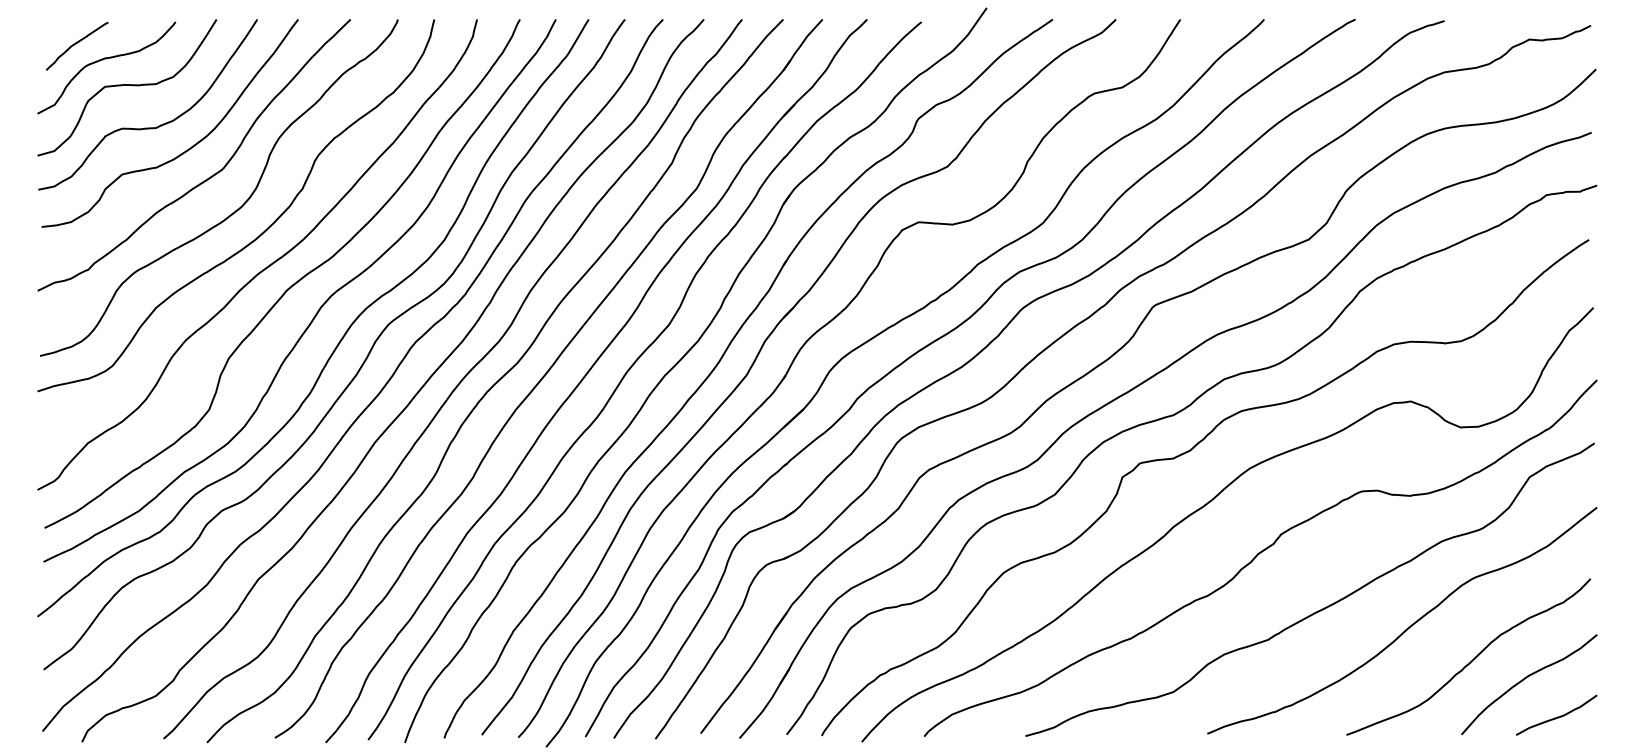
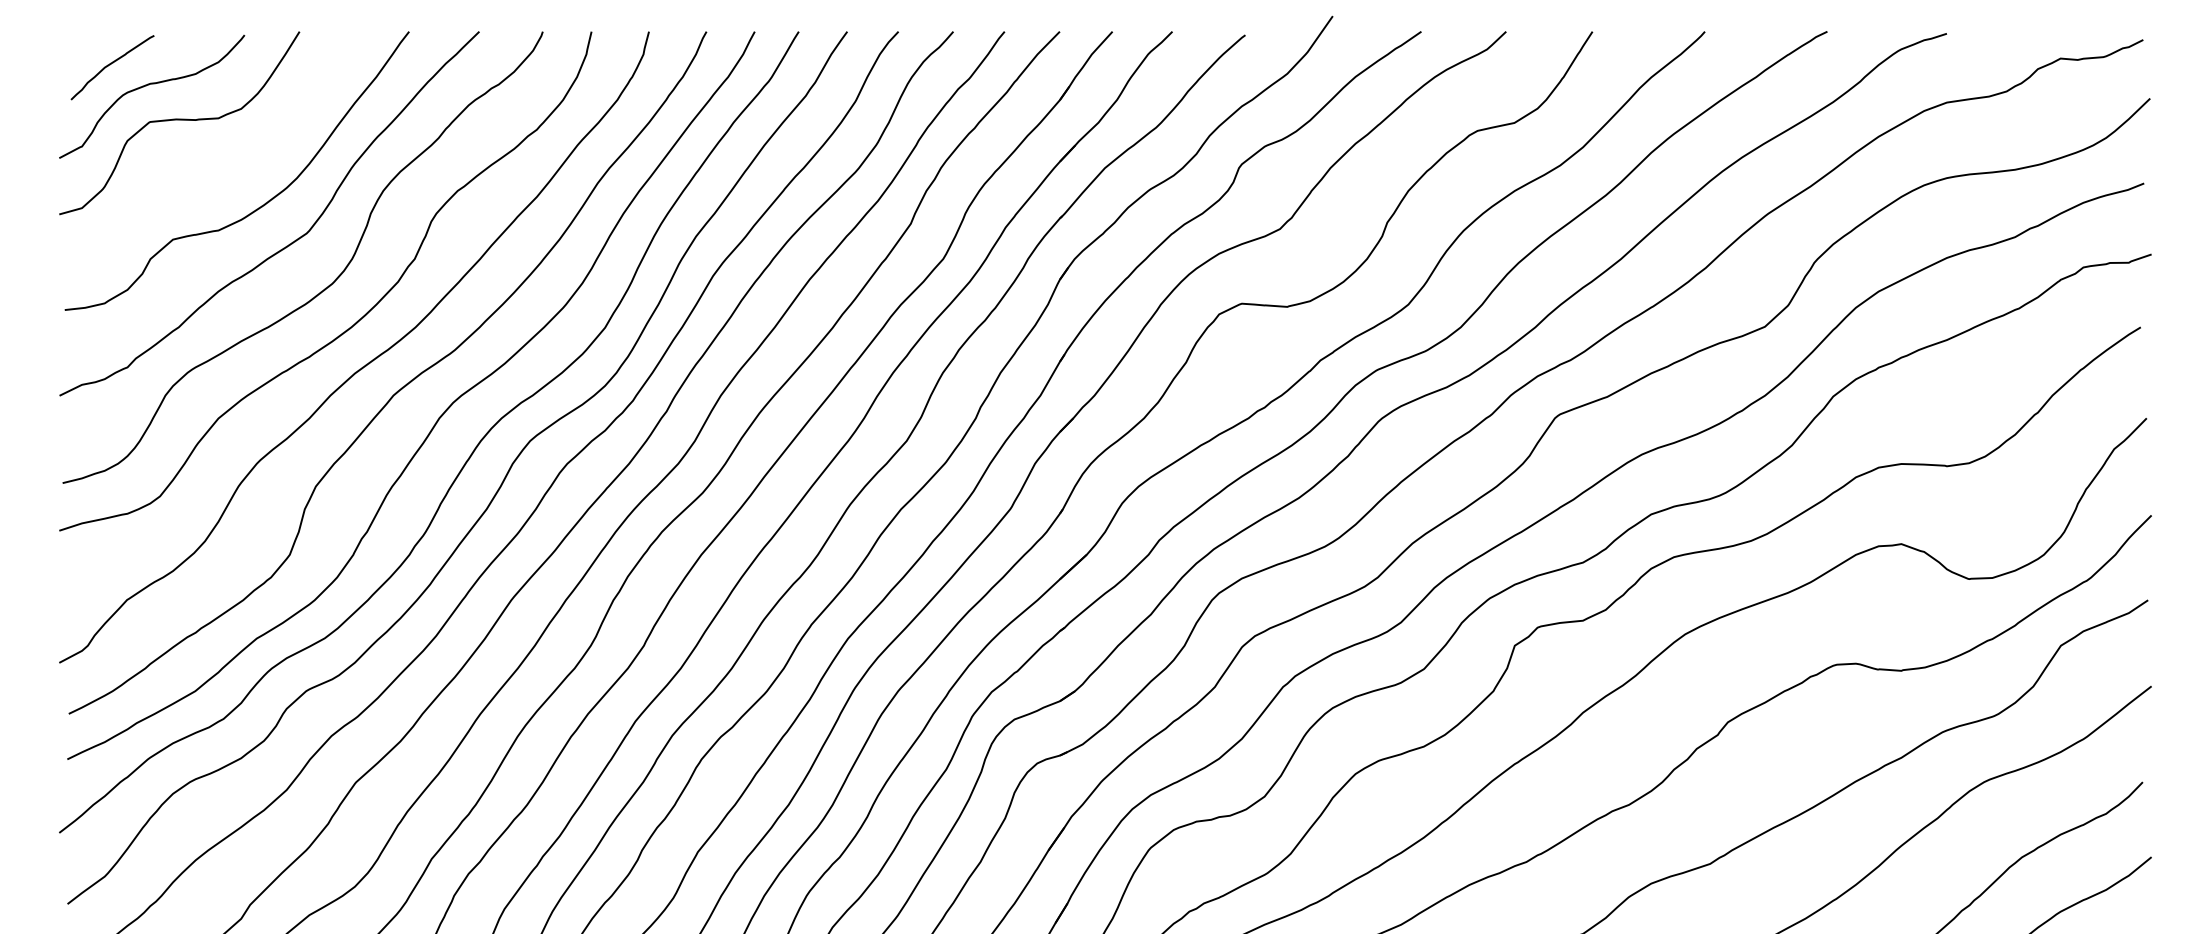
curve: (147, 127) -> (206, 176), removed

